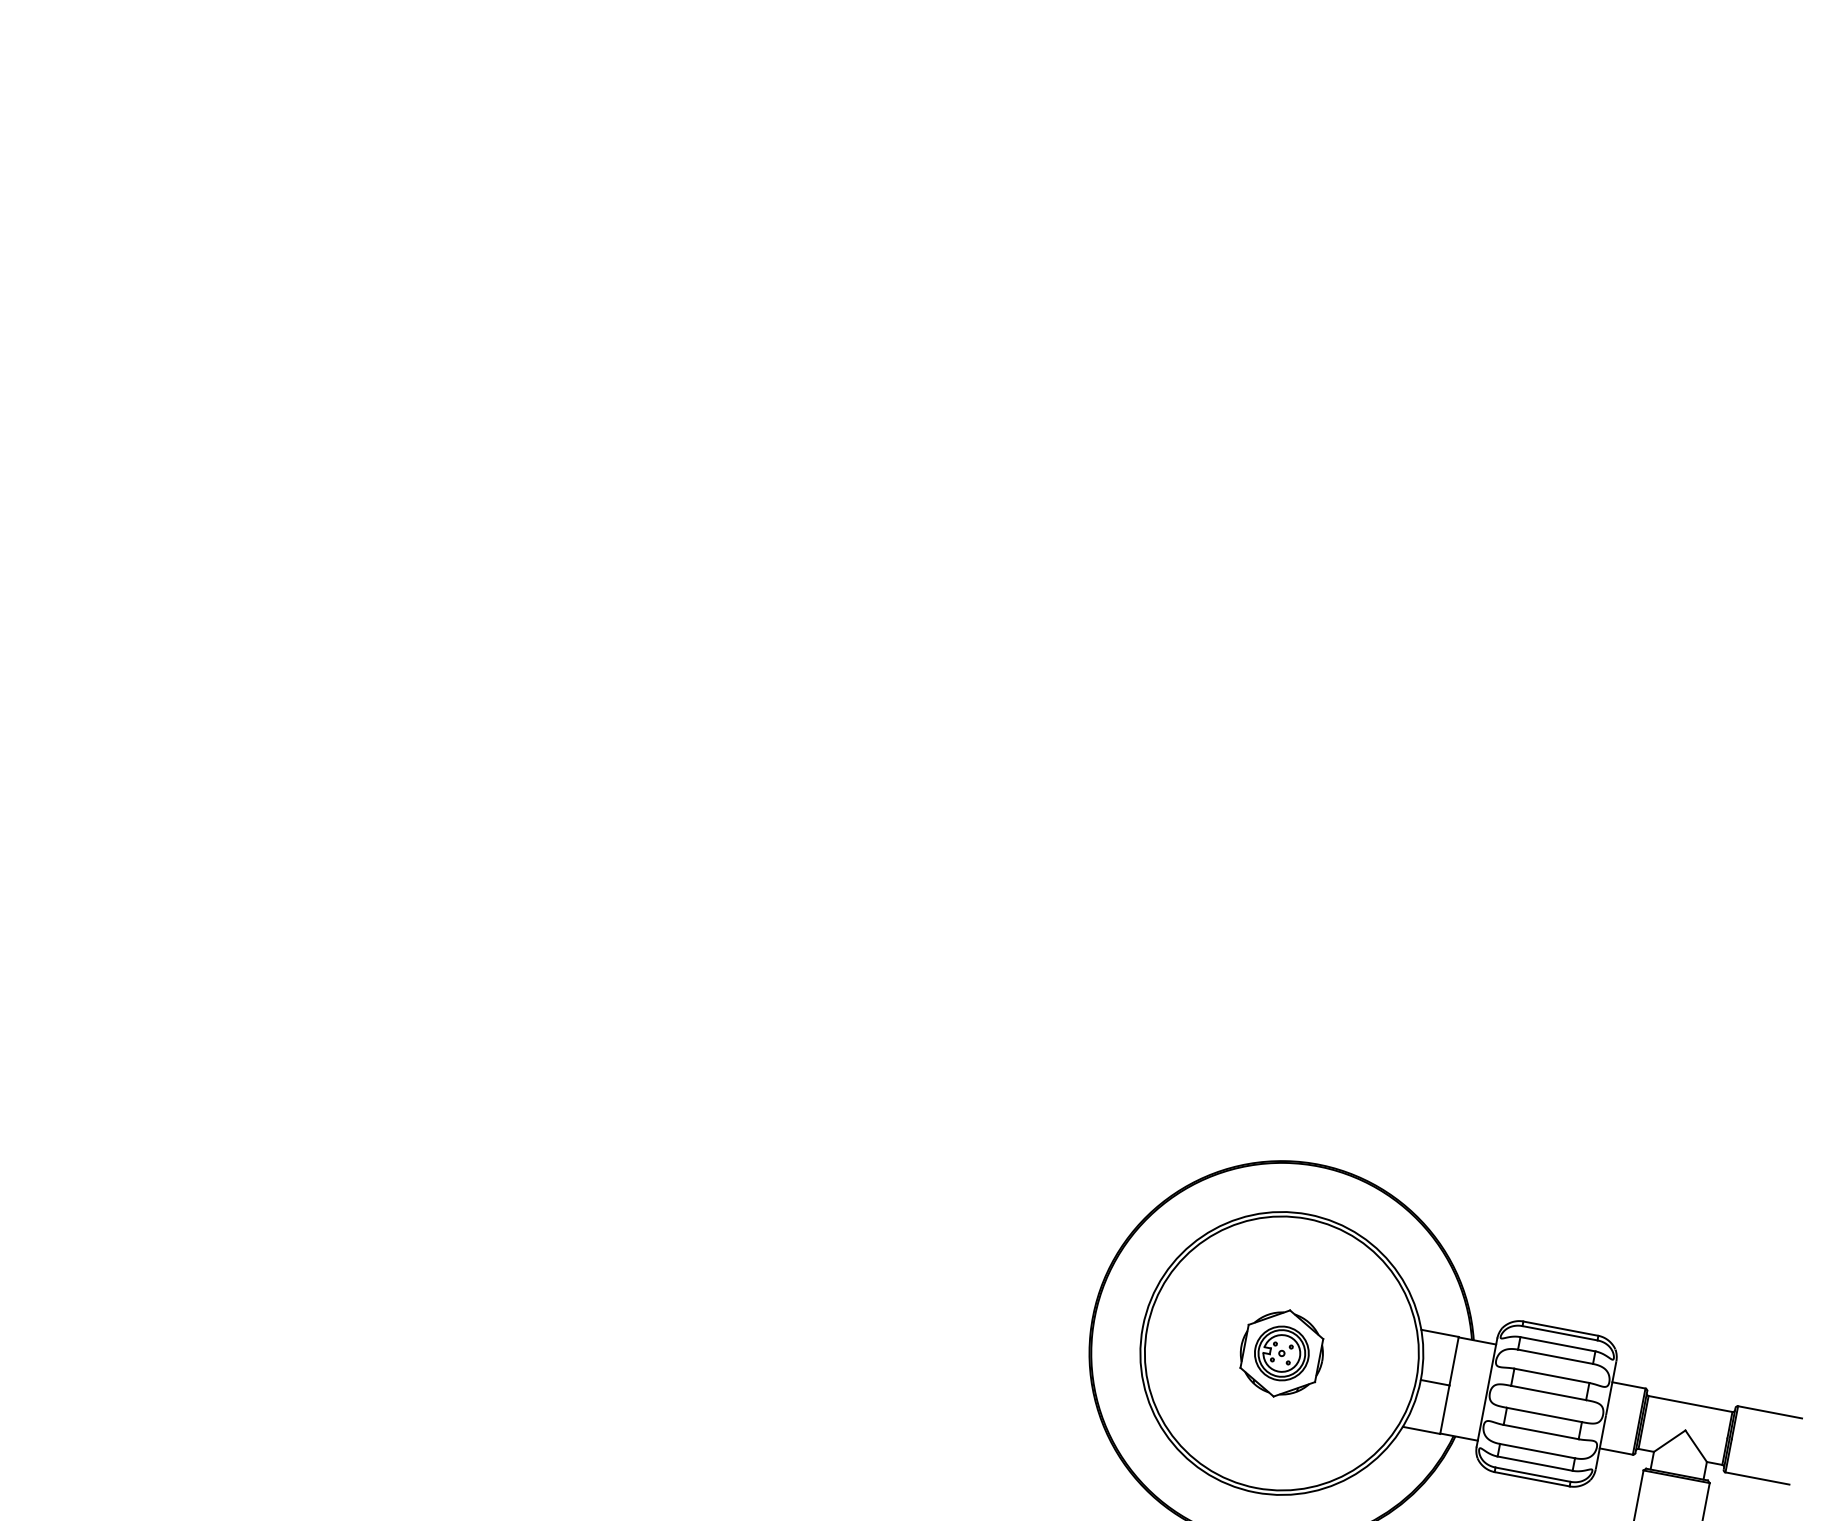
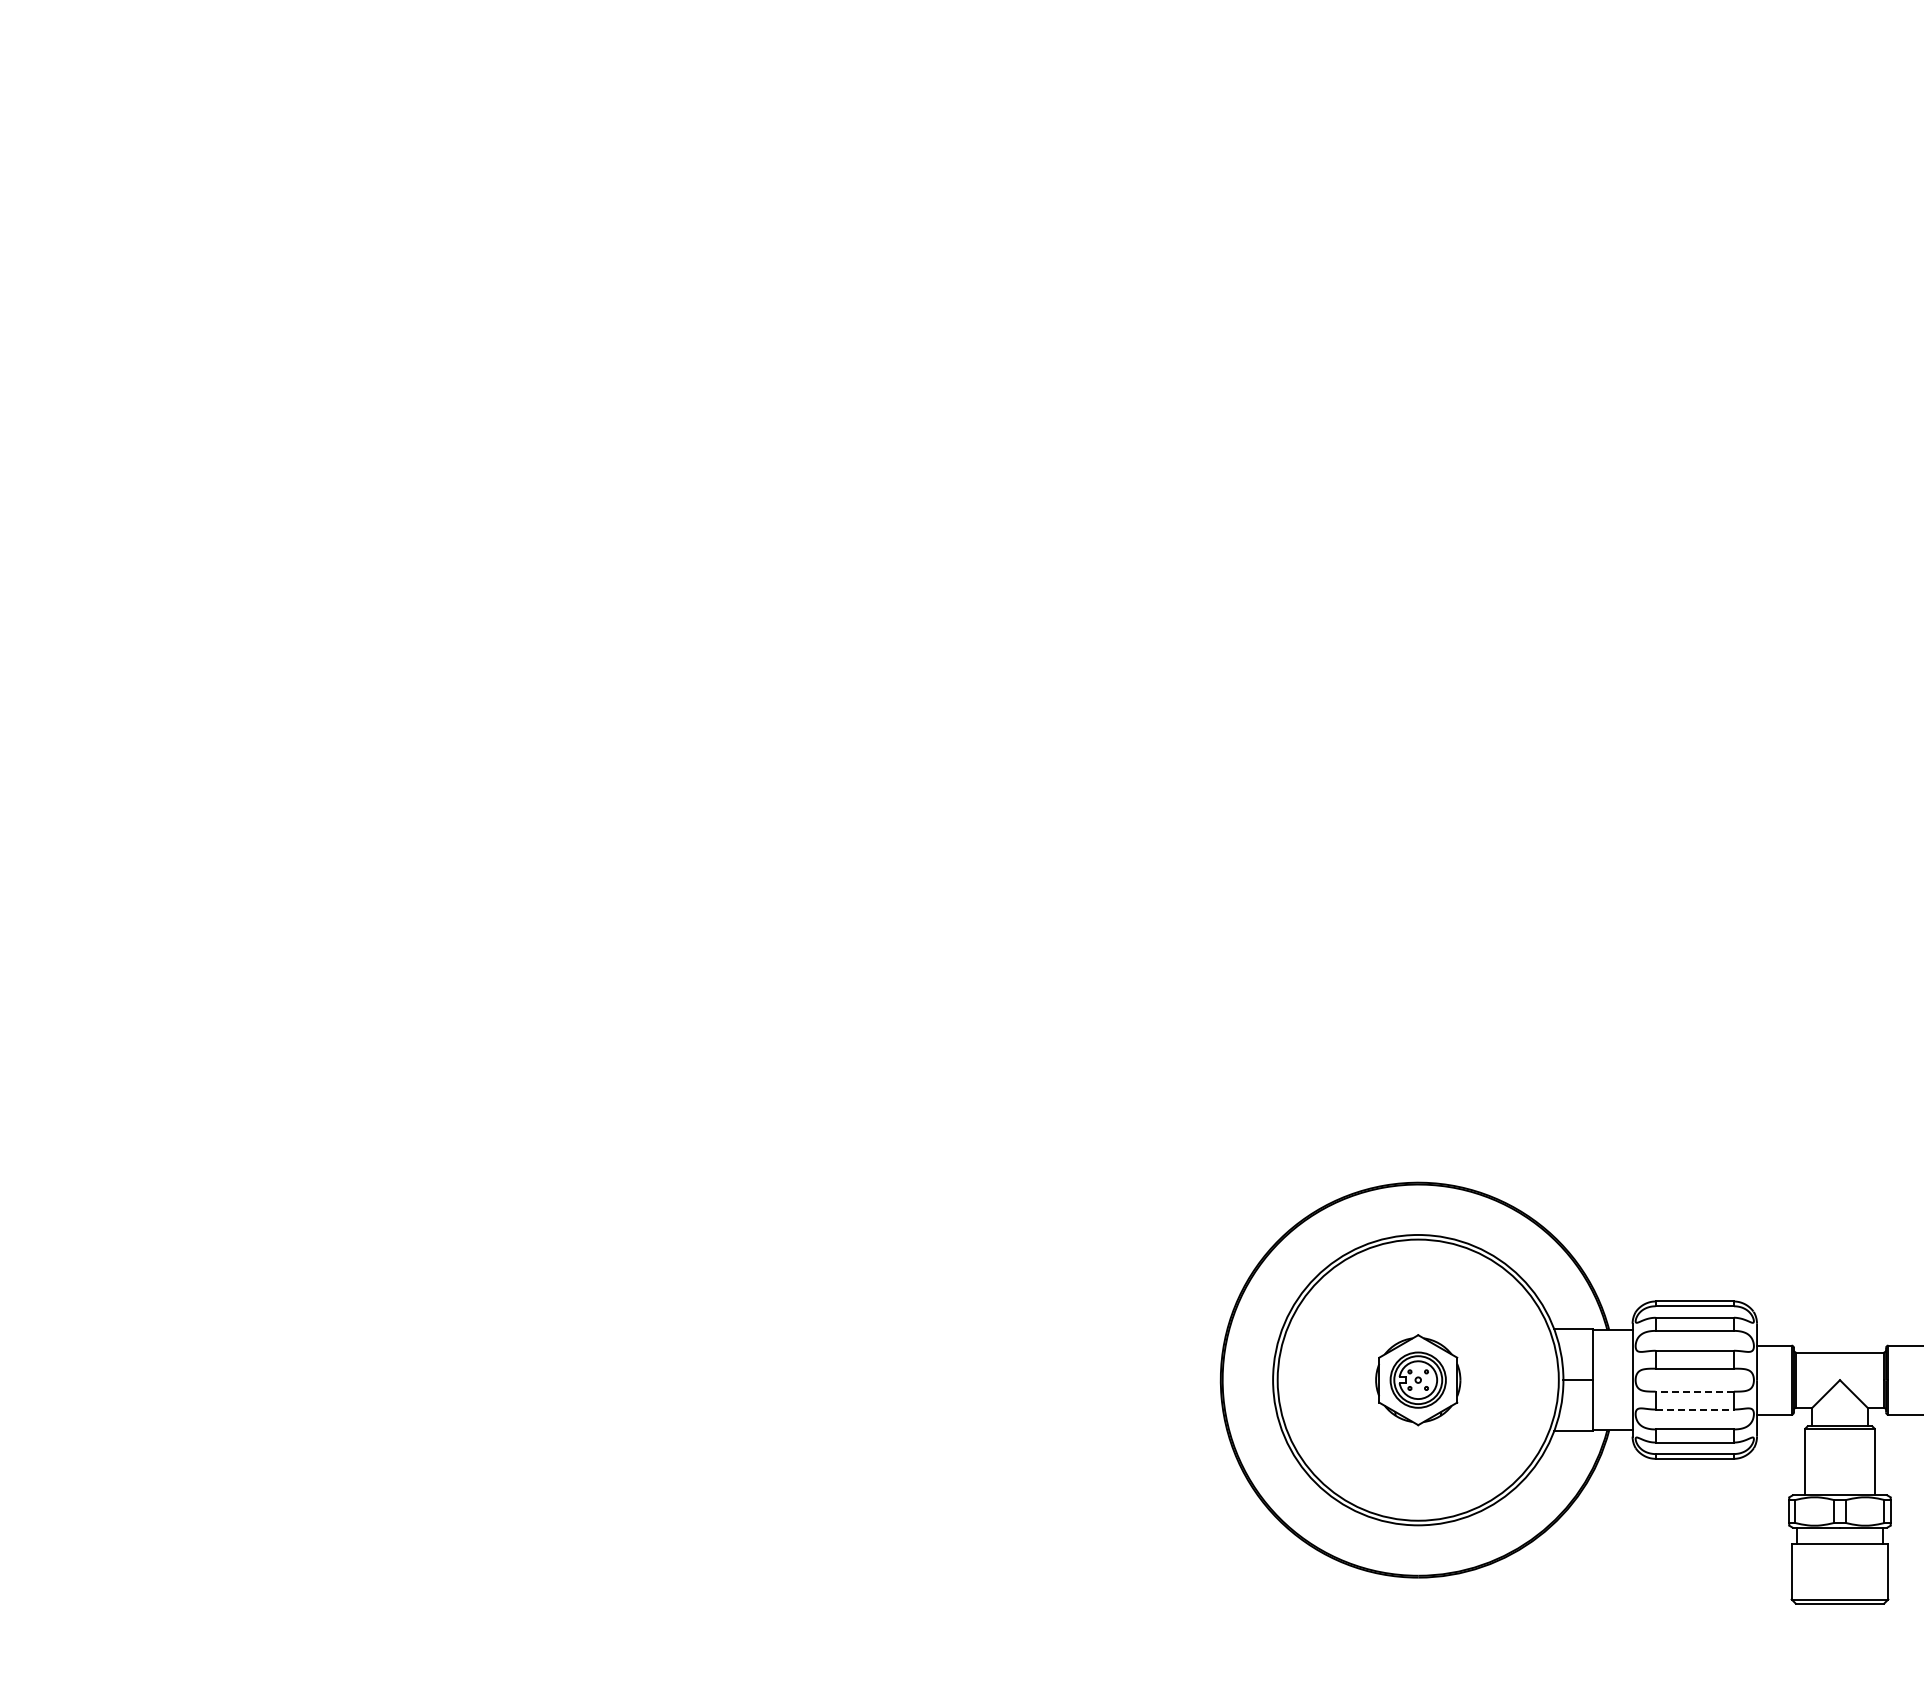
line: (1544, 1414) -> (1694, 1391), solid -> dashed
line: (1541, 1432) -> (1695, 1409), solid -> dashed

